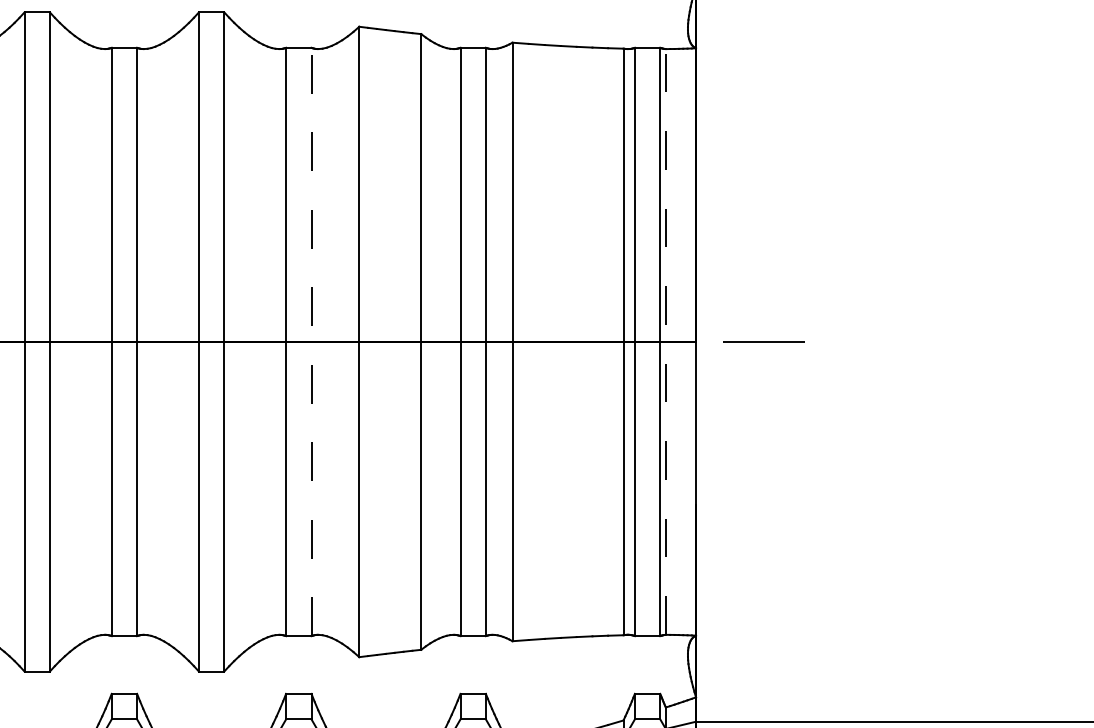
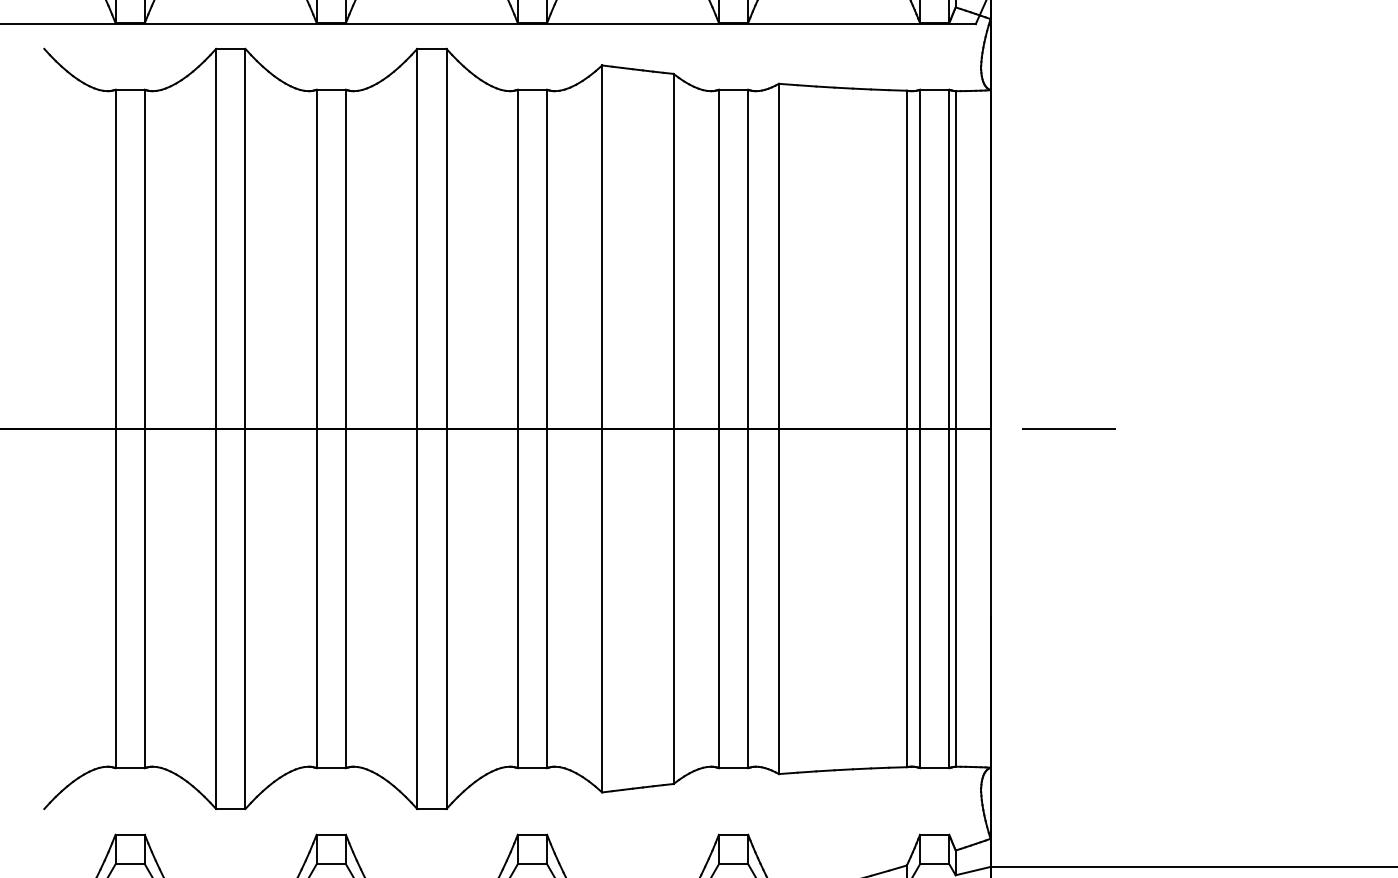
line: (311, 341) -> (547, 428), dashed -> solid
line: (665, 341) -> (955, 428), dashed -> solid

